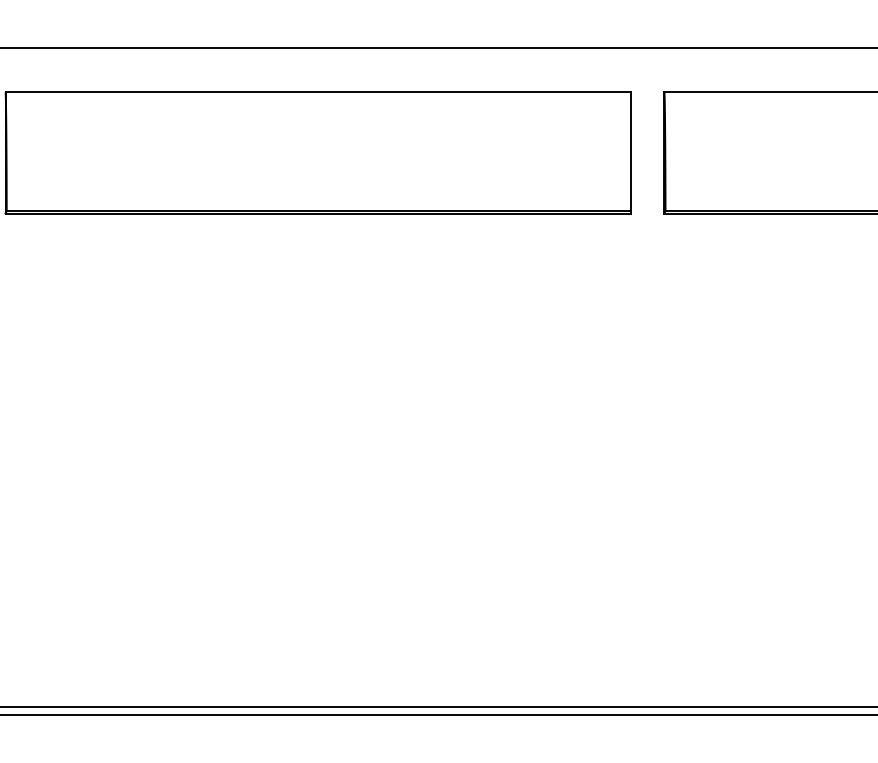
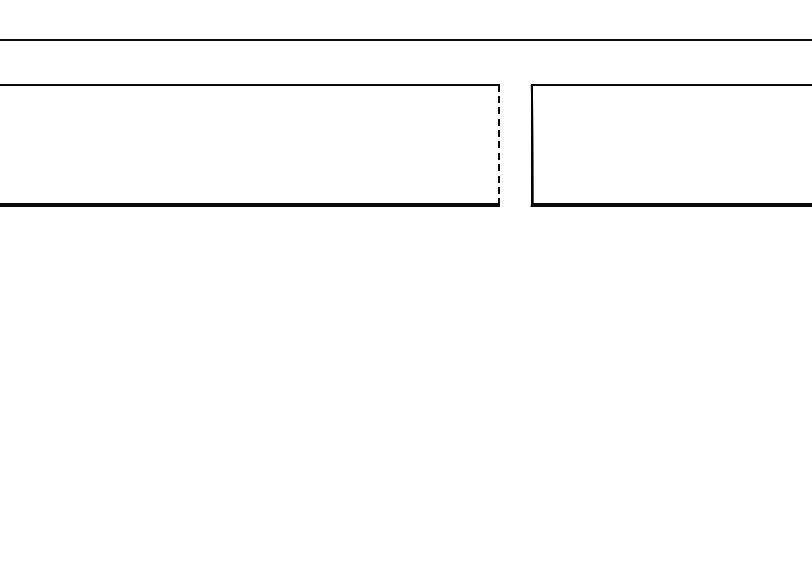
line: (631, 152) -> (498, 144), solid -> dashed

